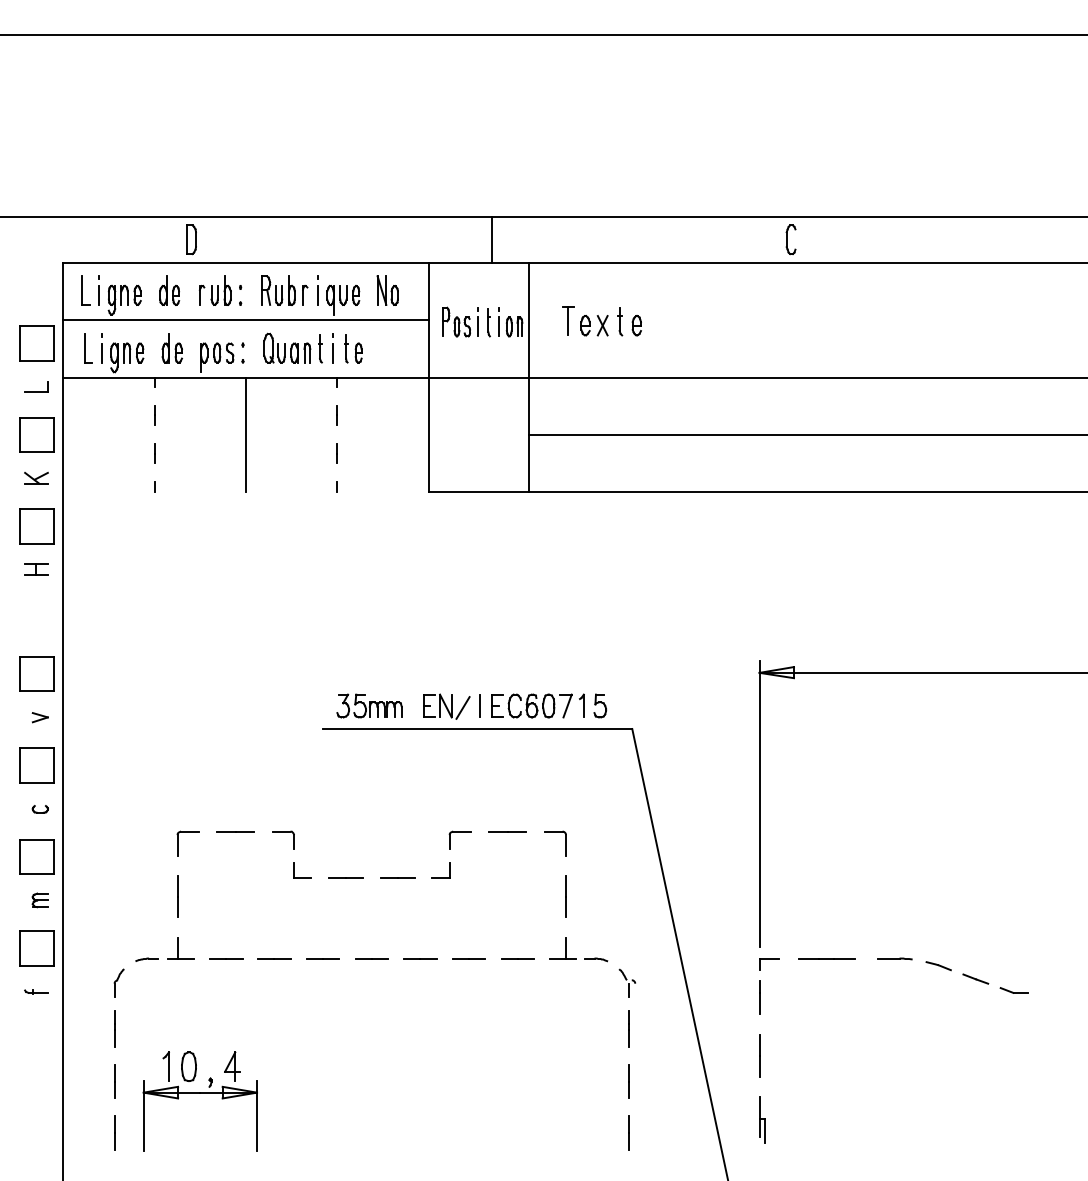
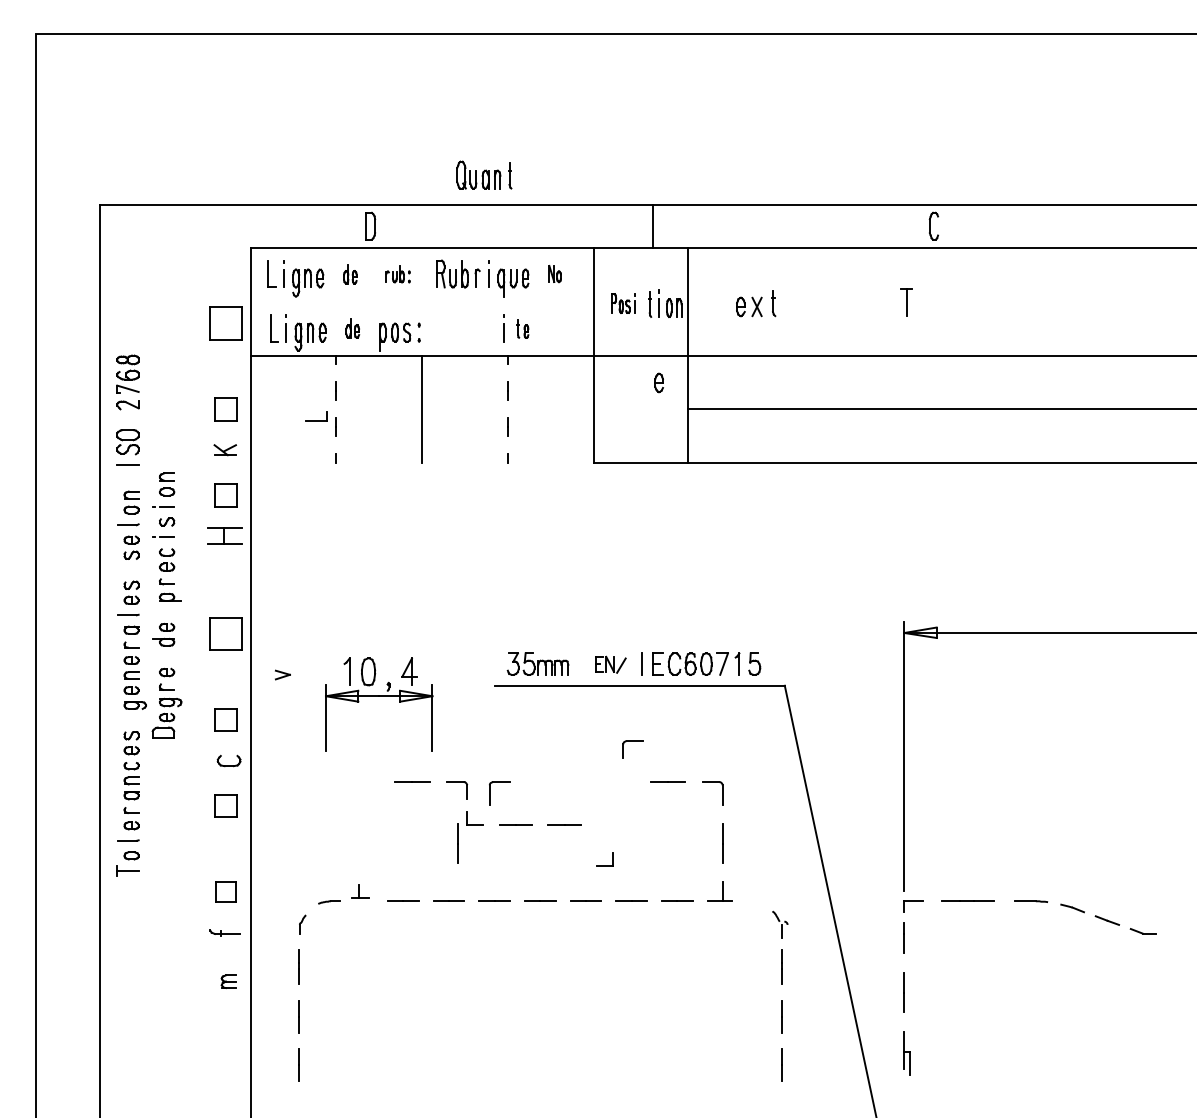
part: (387, 290) -> (554, 273), size x0.6
part: (169, 291) -> (350, 274), size x0.7
part: (219, 291) -> (397, 274), size x0.6
line: (245, 319) -> (421, 301), removed
part: (568, 320) -> (906, 302), moved
part: (460, 322) -> (623, 303), size x0.7
part: (636, 325) -> (658, 382), moved
part: (293, 347) -> (484, 174), moved
part: (171, 348) -> (352, 328), size x0.7
part: (352, 348) -> (522, 328), size x0.7
part: (36, 386) -> (316, 416), moved
part: (36, 434) -> (225, 409), size x0.7
part: (36, 526) -> (225, 495), size x0.7
part: (36, 569) -> (225, 535), size x1.6
part: (446, 706) -> (610, 664), size x0.7
part: (39, 717) -> (282, 674), moved
part: (36, 764) -> (225, 719), size x0.7
part: (39, 809) -> (228, 761), size x1.6
part: (459, 832) -> (632, 741), moved
part: (178, 843) -> (490, 793), moved
part: (36, 856) -> (225, 805), size x0.7
part: (440, 870) -> (604, 859), moved
line: (177, 897) -> (457, 843), moved
part: (39, 900) -> (228, 981), moved
part: (36, 948) -> (225, 891), size x0.6
part: (180, 948) -> (360, 891), size x0.7
part: (596, 959) -> (751, 902), removed
part: (118, 983) -> (302, 924), size x0.7
part: (35, 991) -> (224, 932), size x1.4
part: (200, 1092) -> (379, 696), moved

